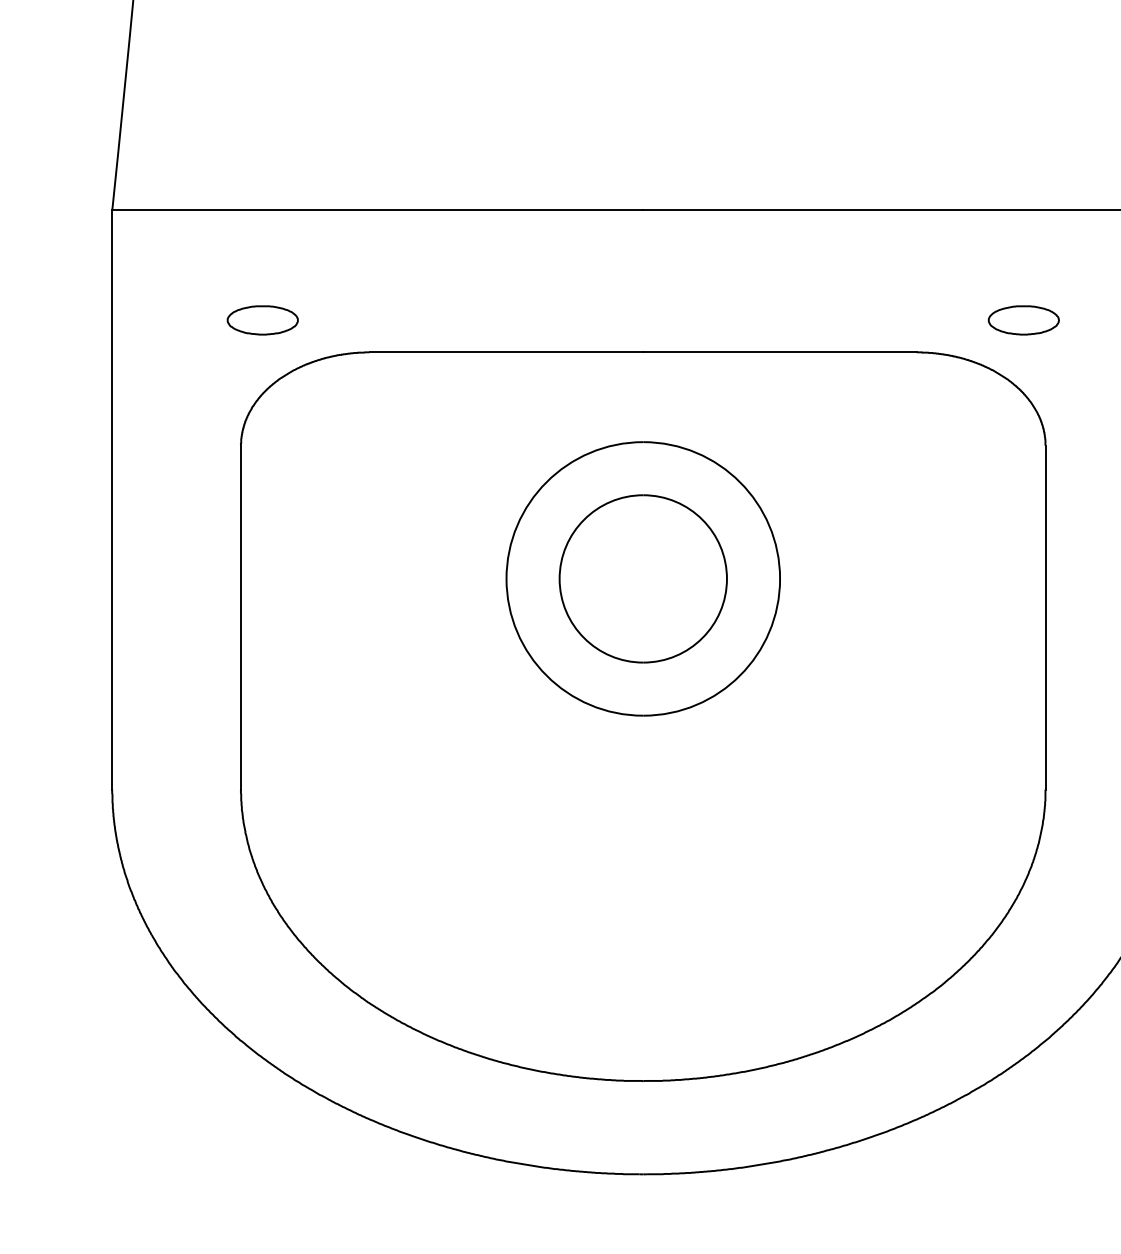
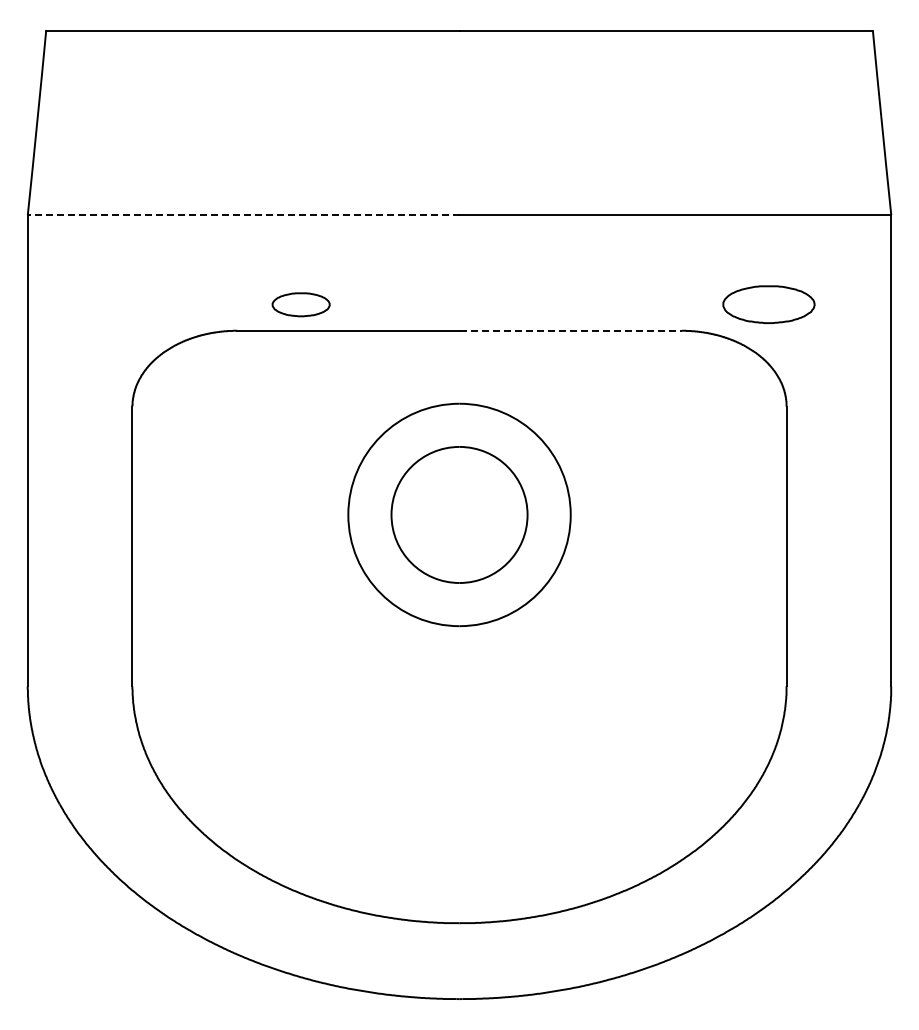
line: (377, 210) -> (243, 215), solid -> dashed
part: (261, 320) -> (300, 304), moved
part: (1023, 320) -> (768, 304), size x1.6
line: (780, 352) -> (571, 330), solid -> dashed

